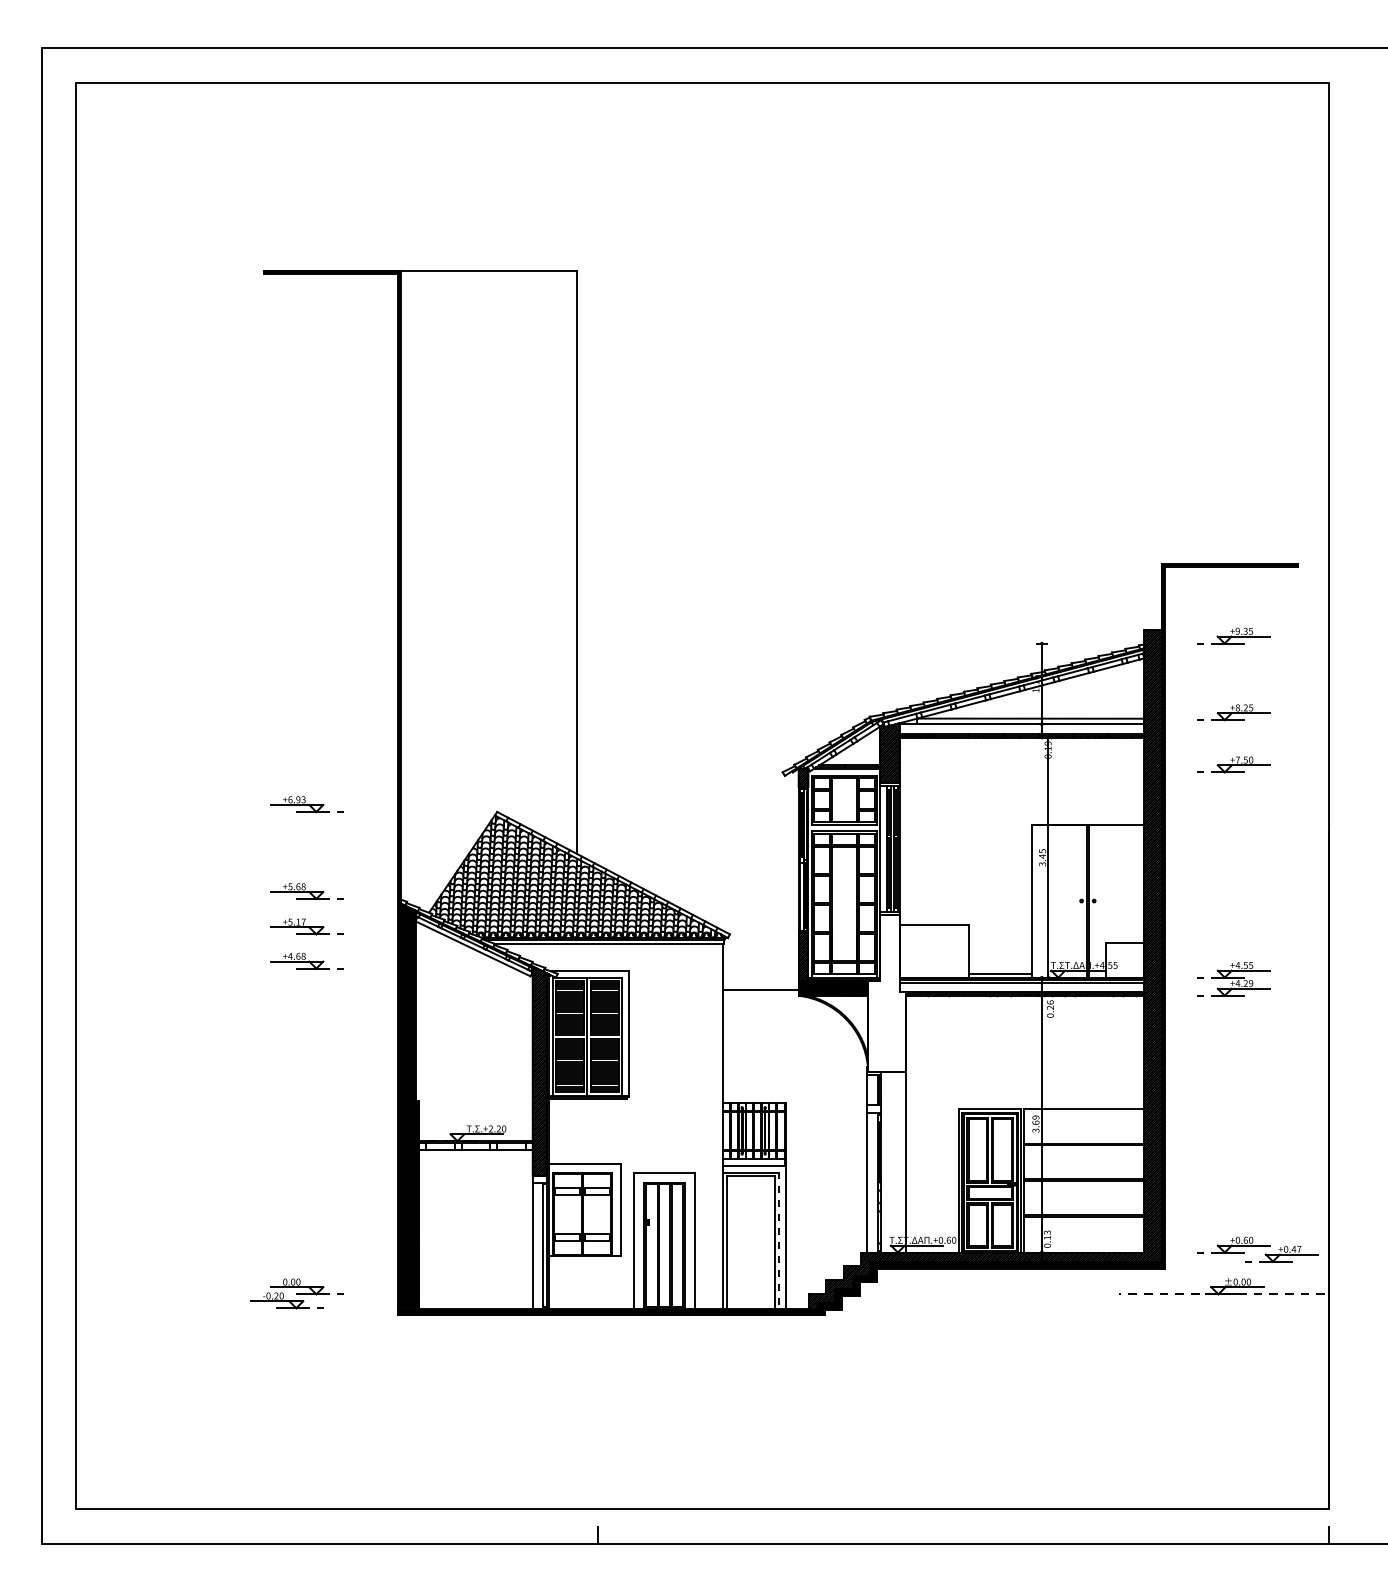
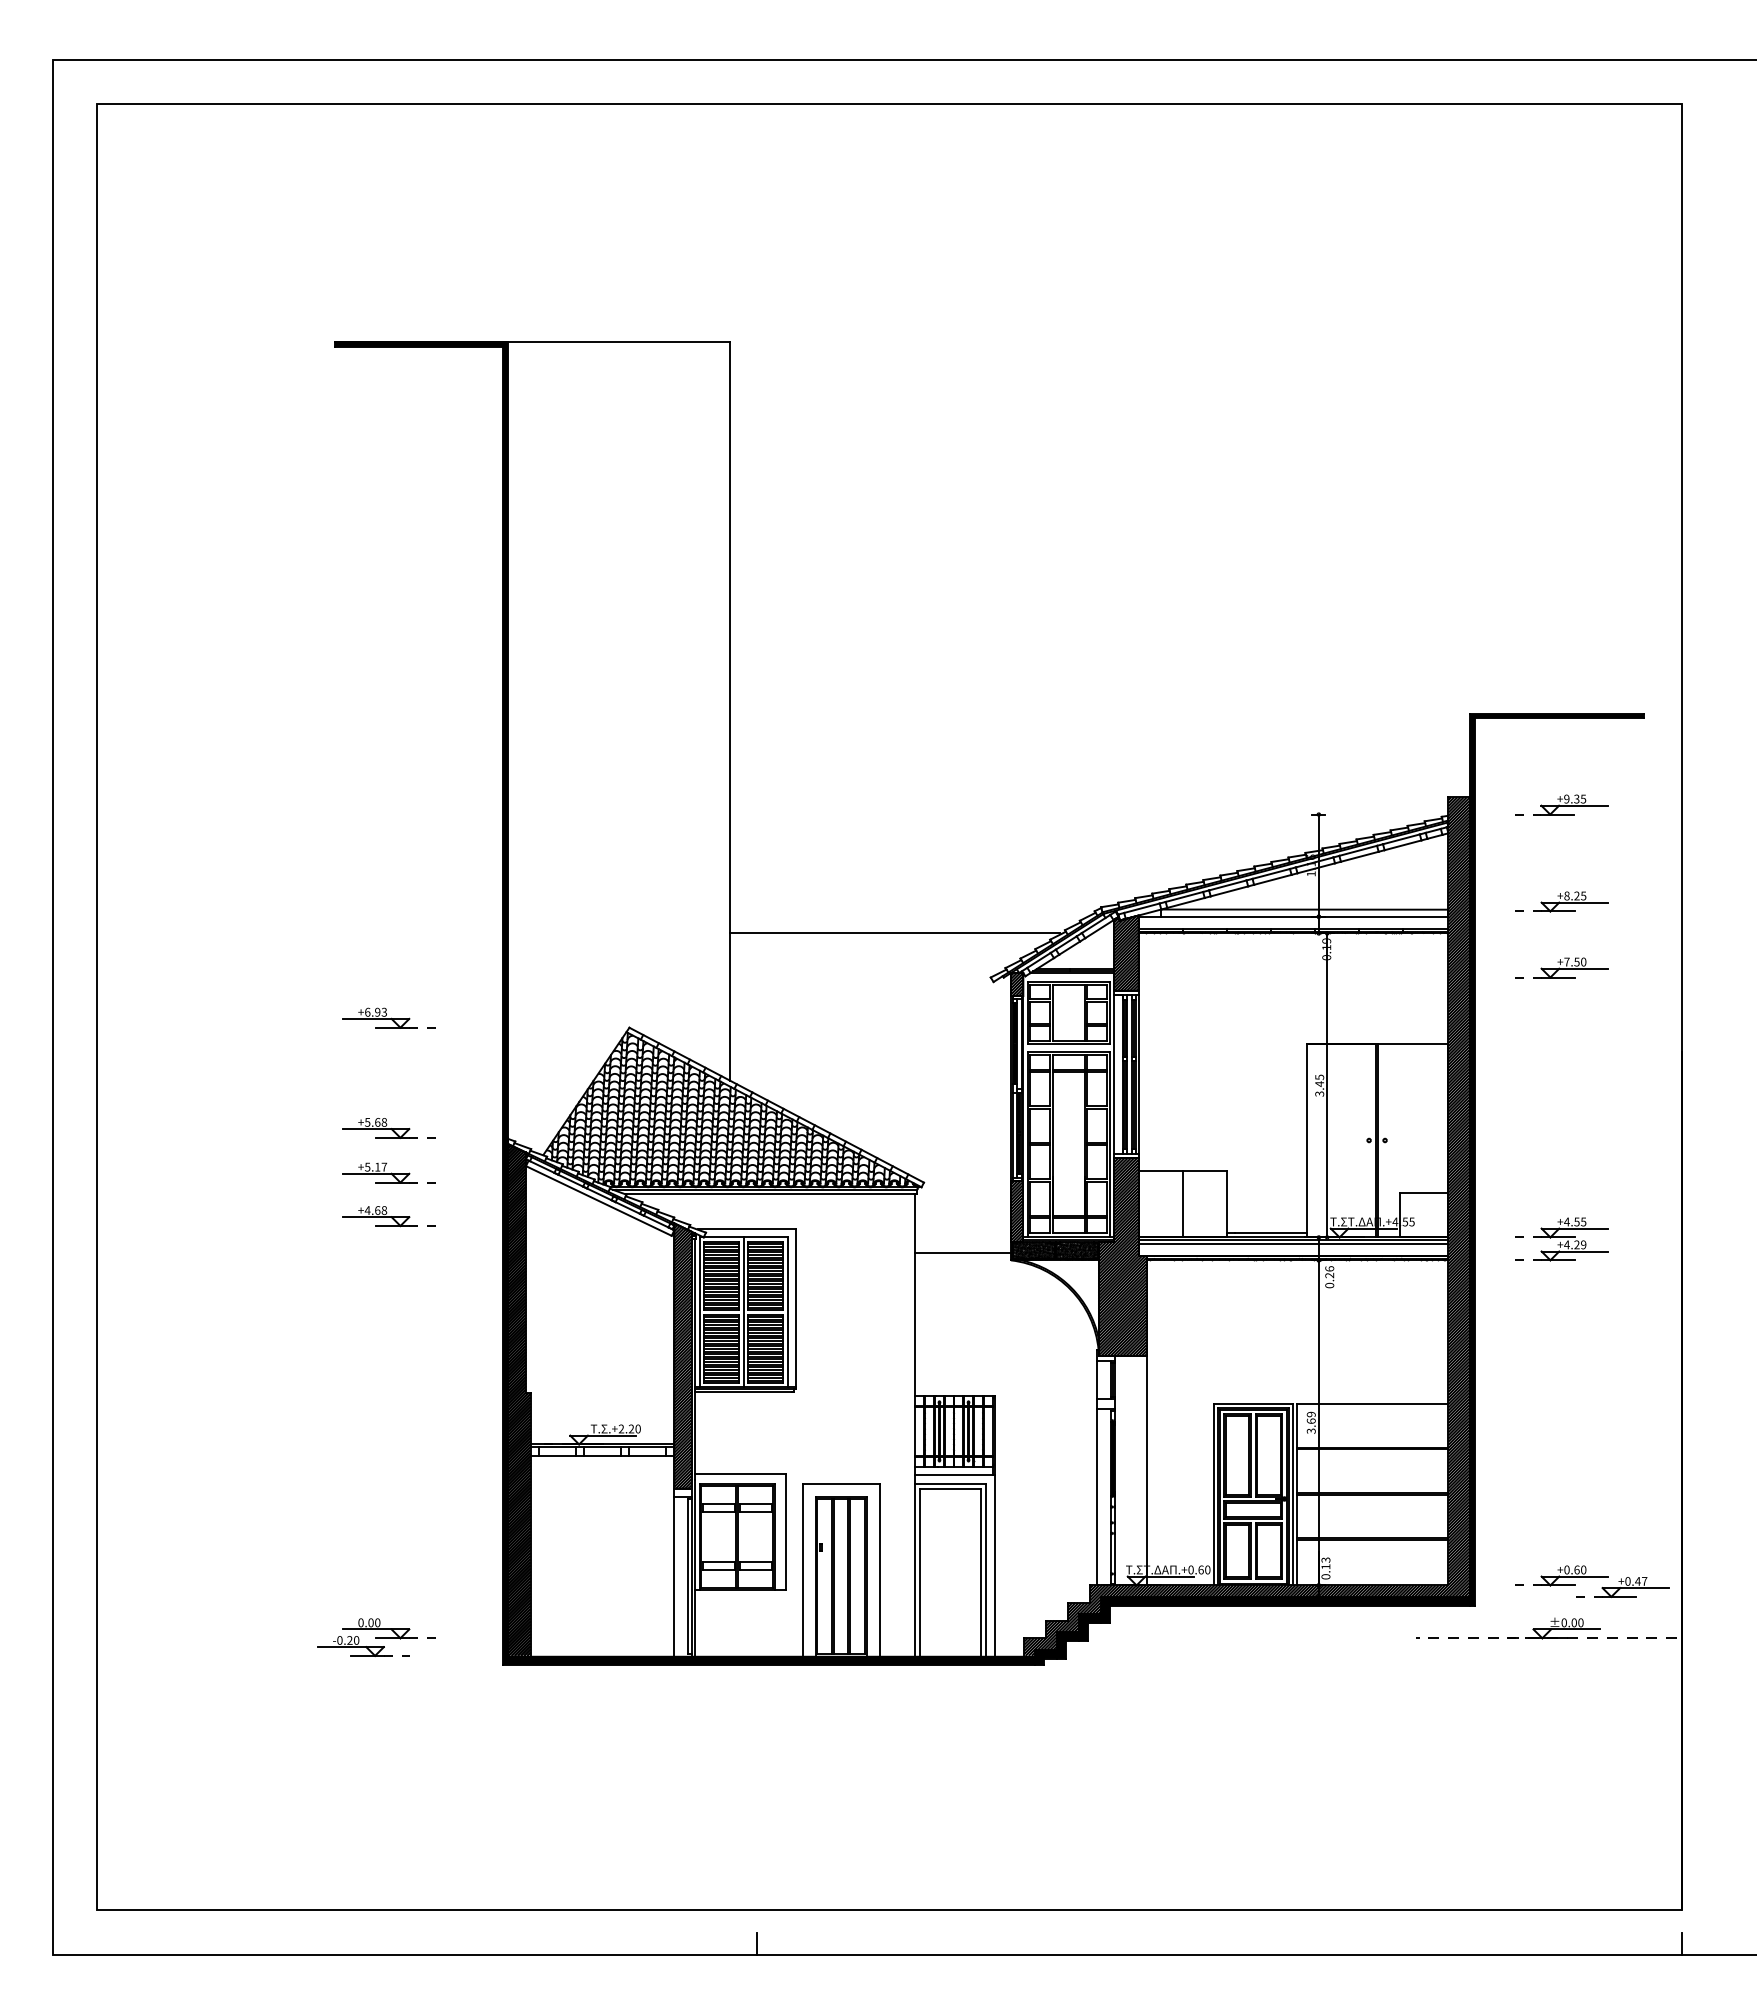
line: (706, 737) -> (894, 933), added
line: (934, 951) -> (1182, 1204), added
hatch: (886, 993) -> (1122, 1257), added
line: (778, 1239) -> (985, 1569), dashed -> solid

